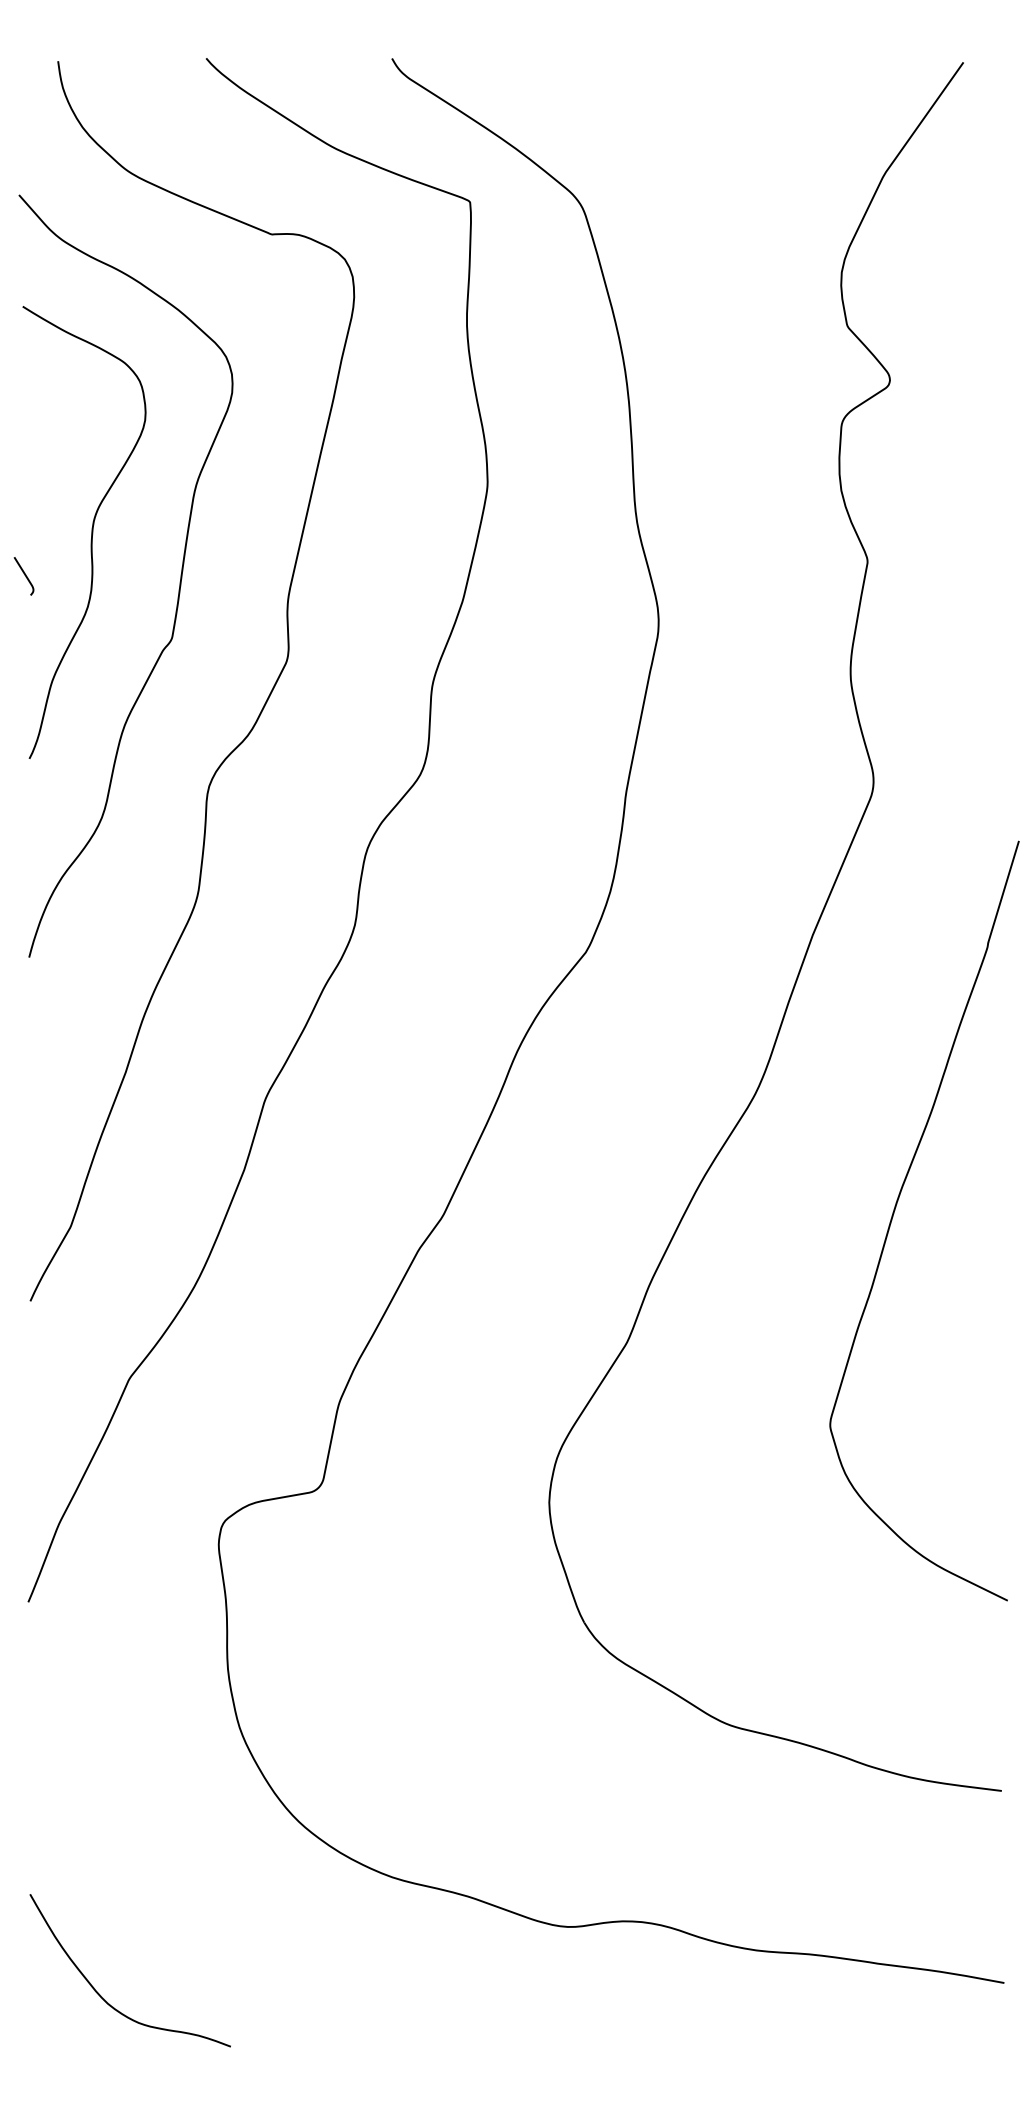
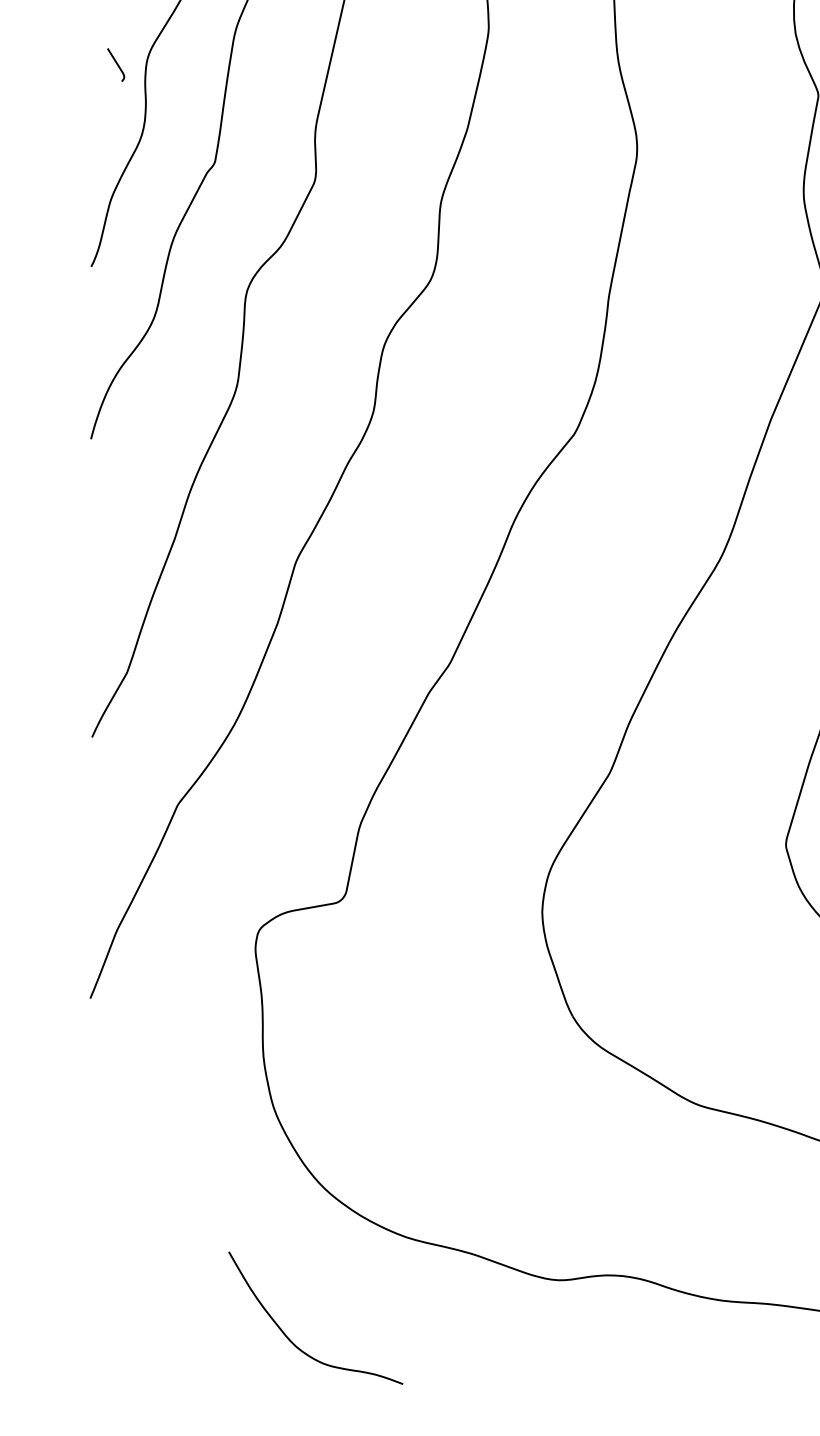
curve: (24, 575) -> (116, 64), moved
curve: (101, 1995) -> (290, 1339), moved

